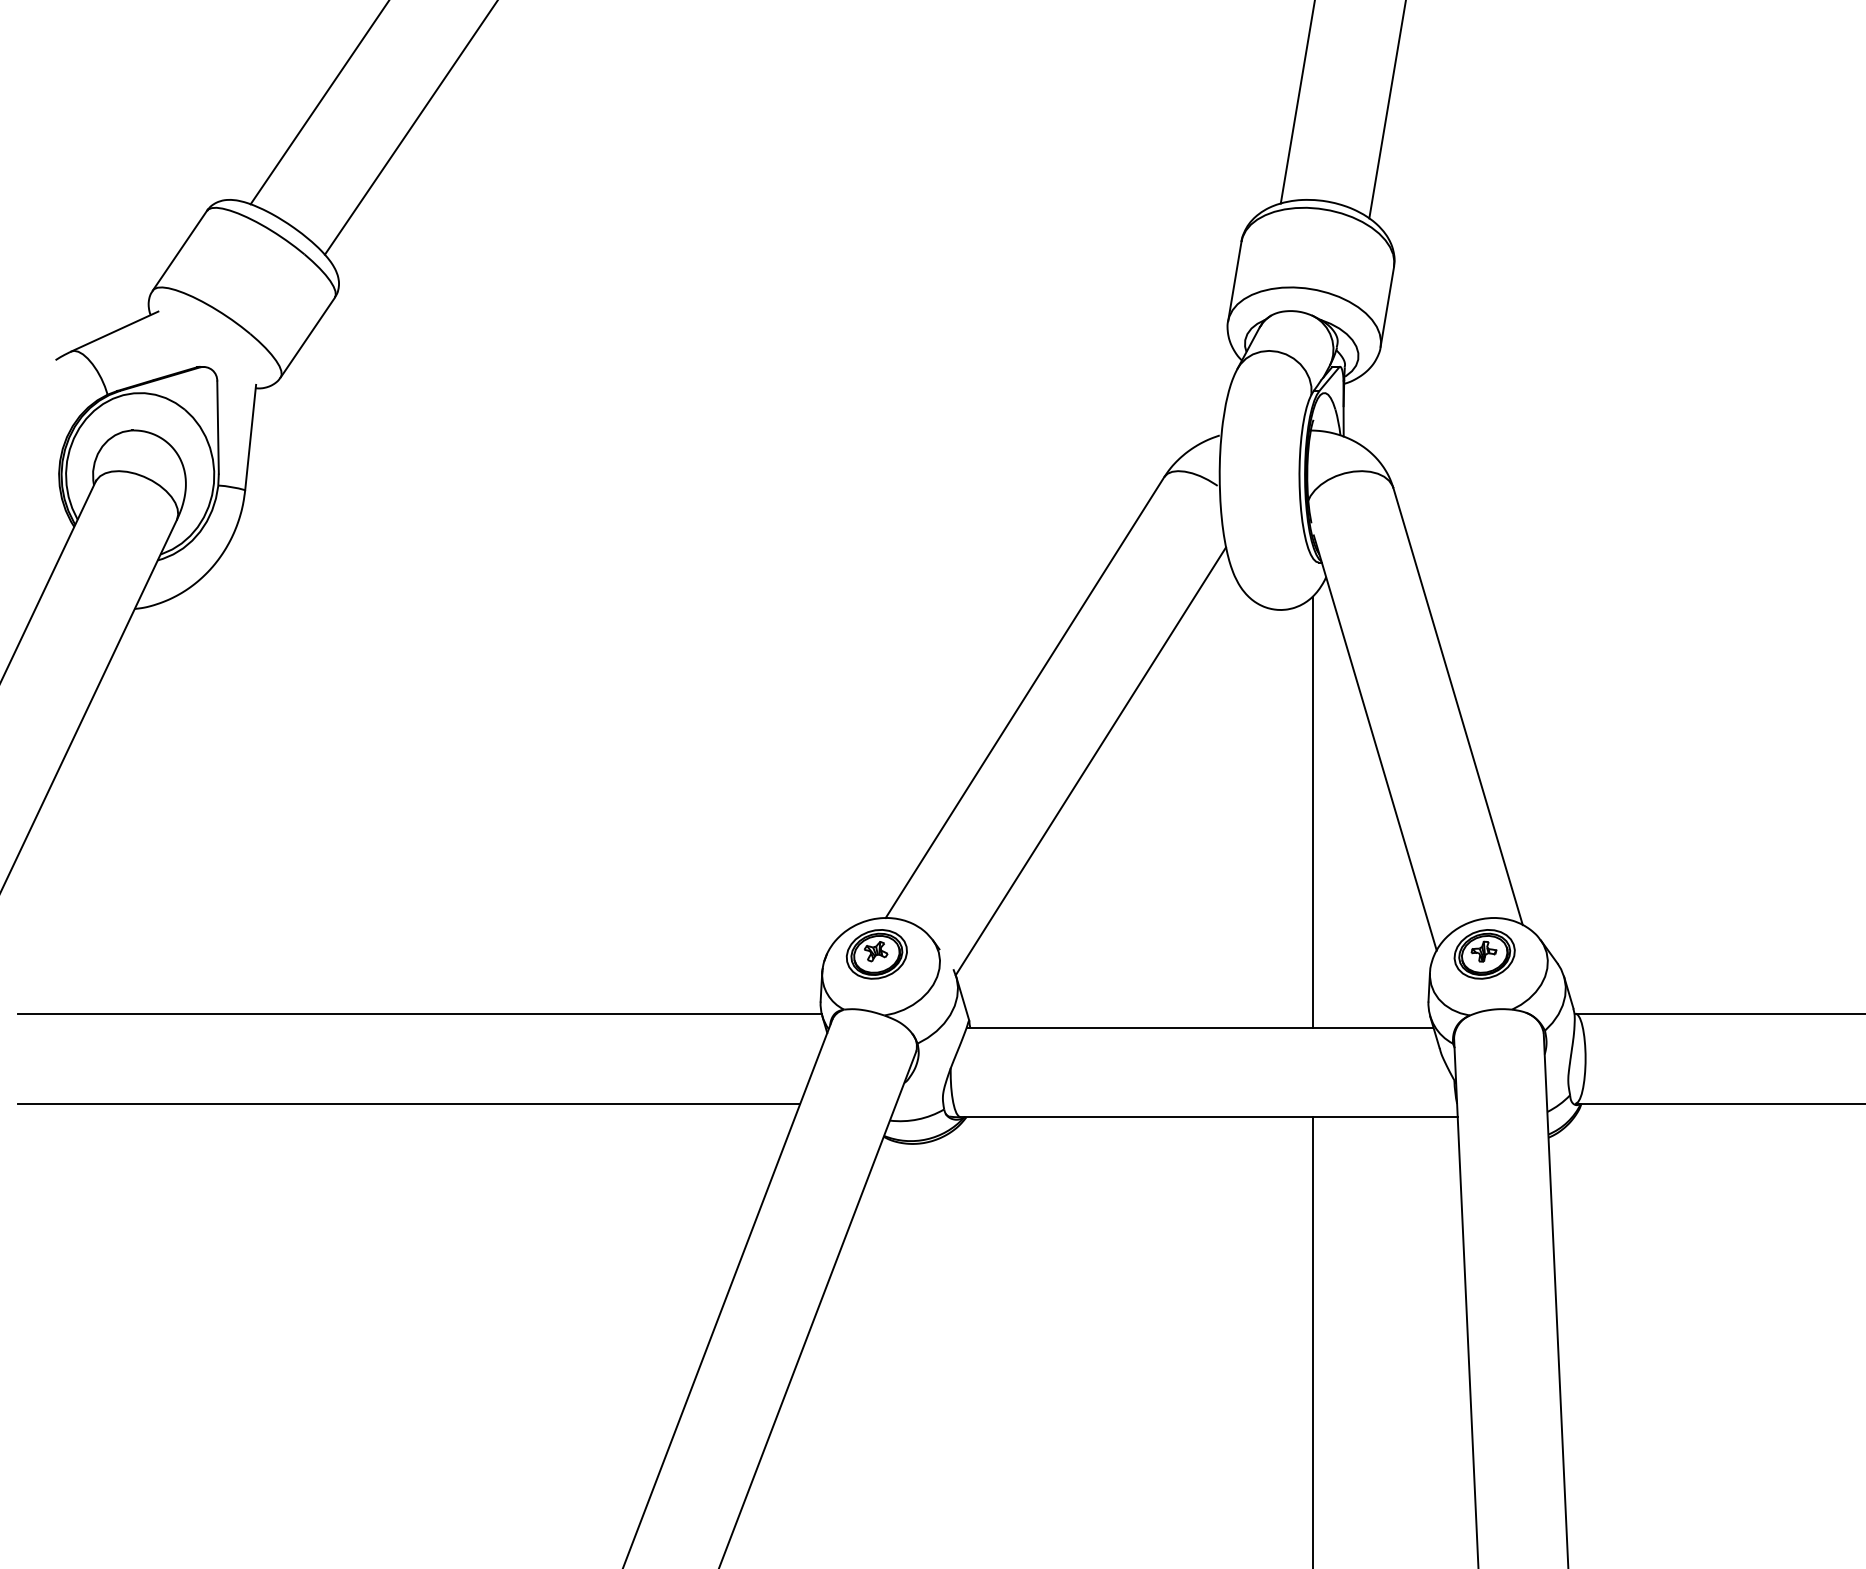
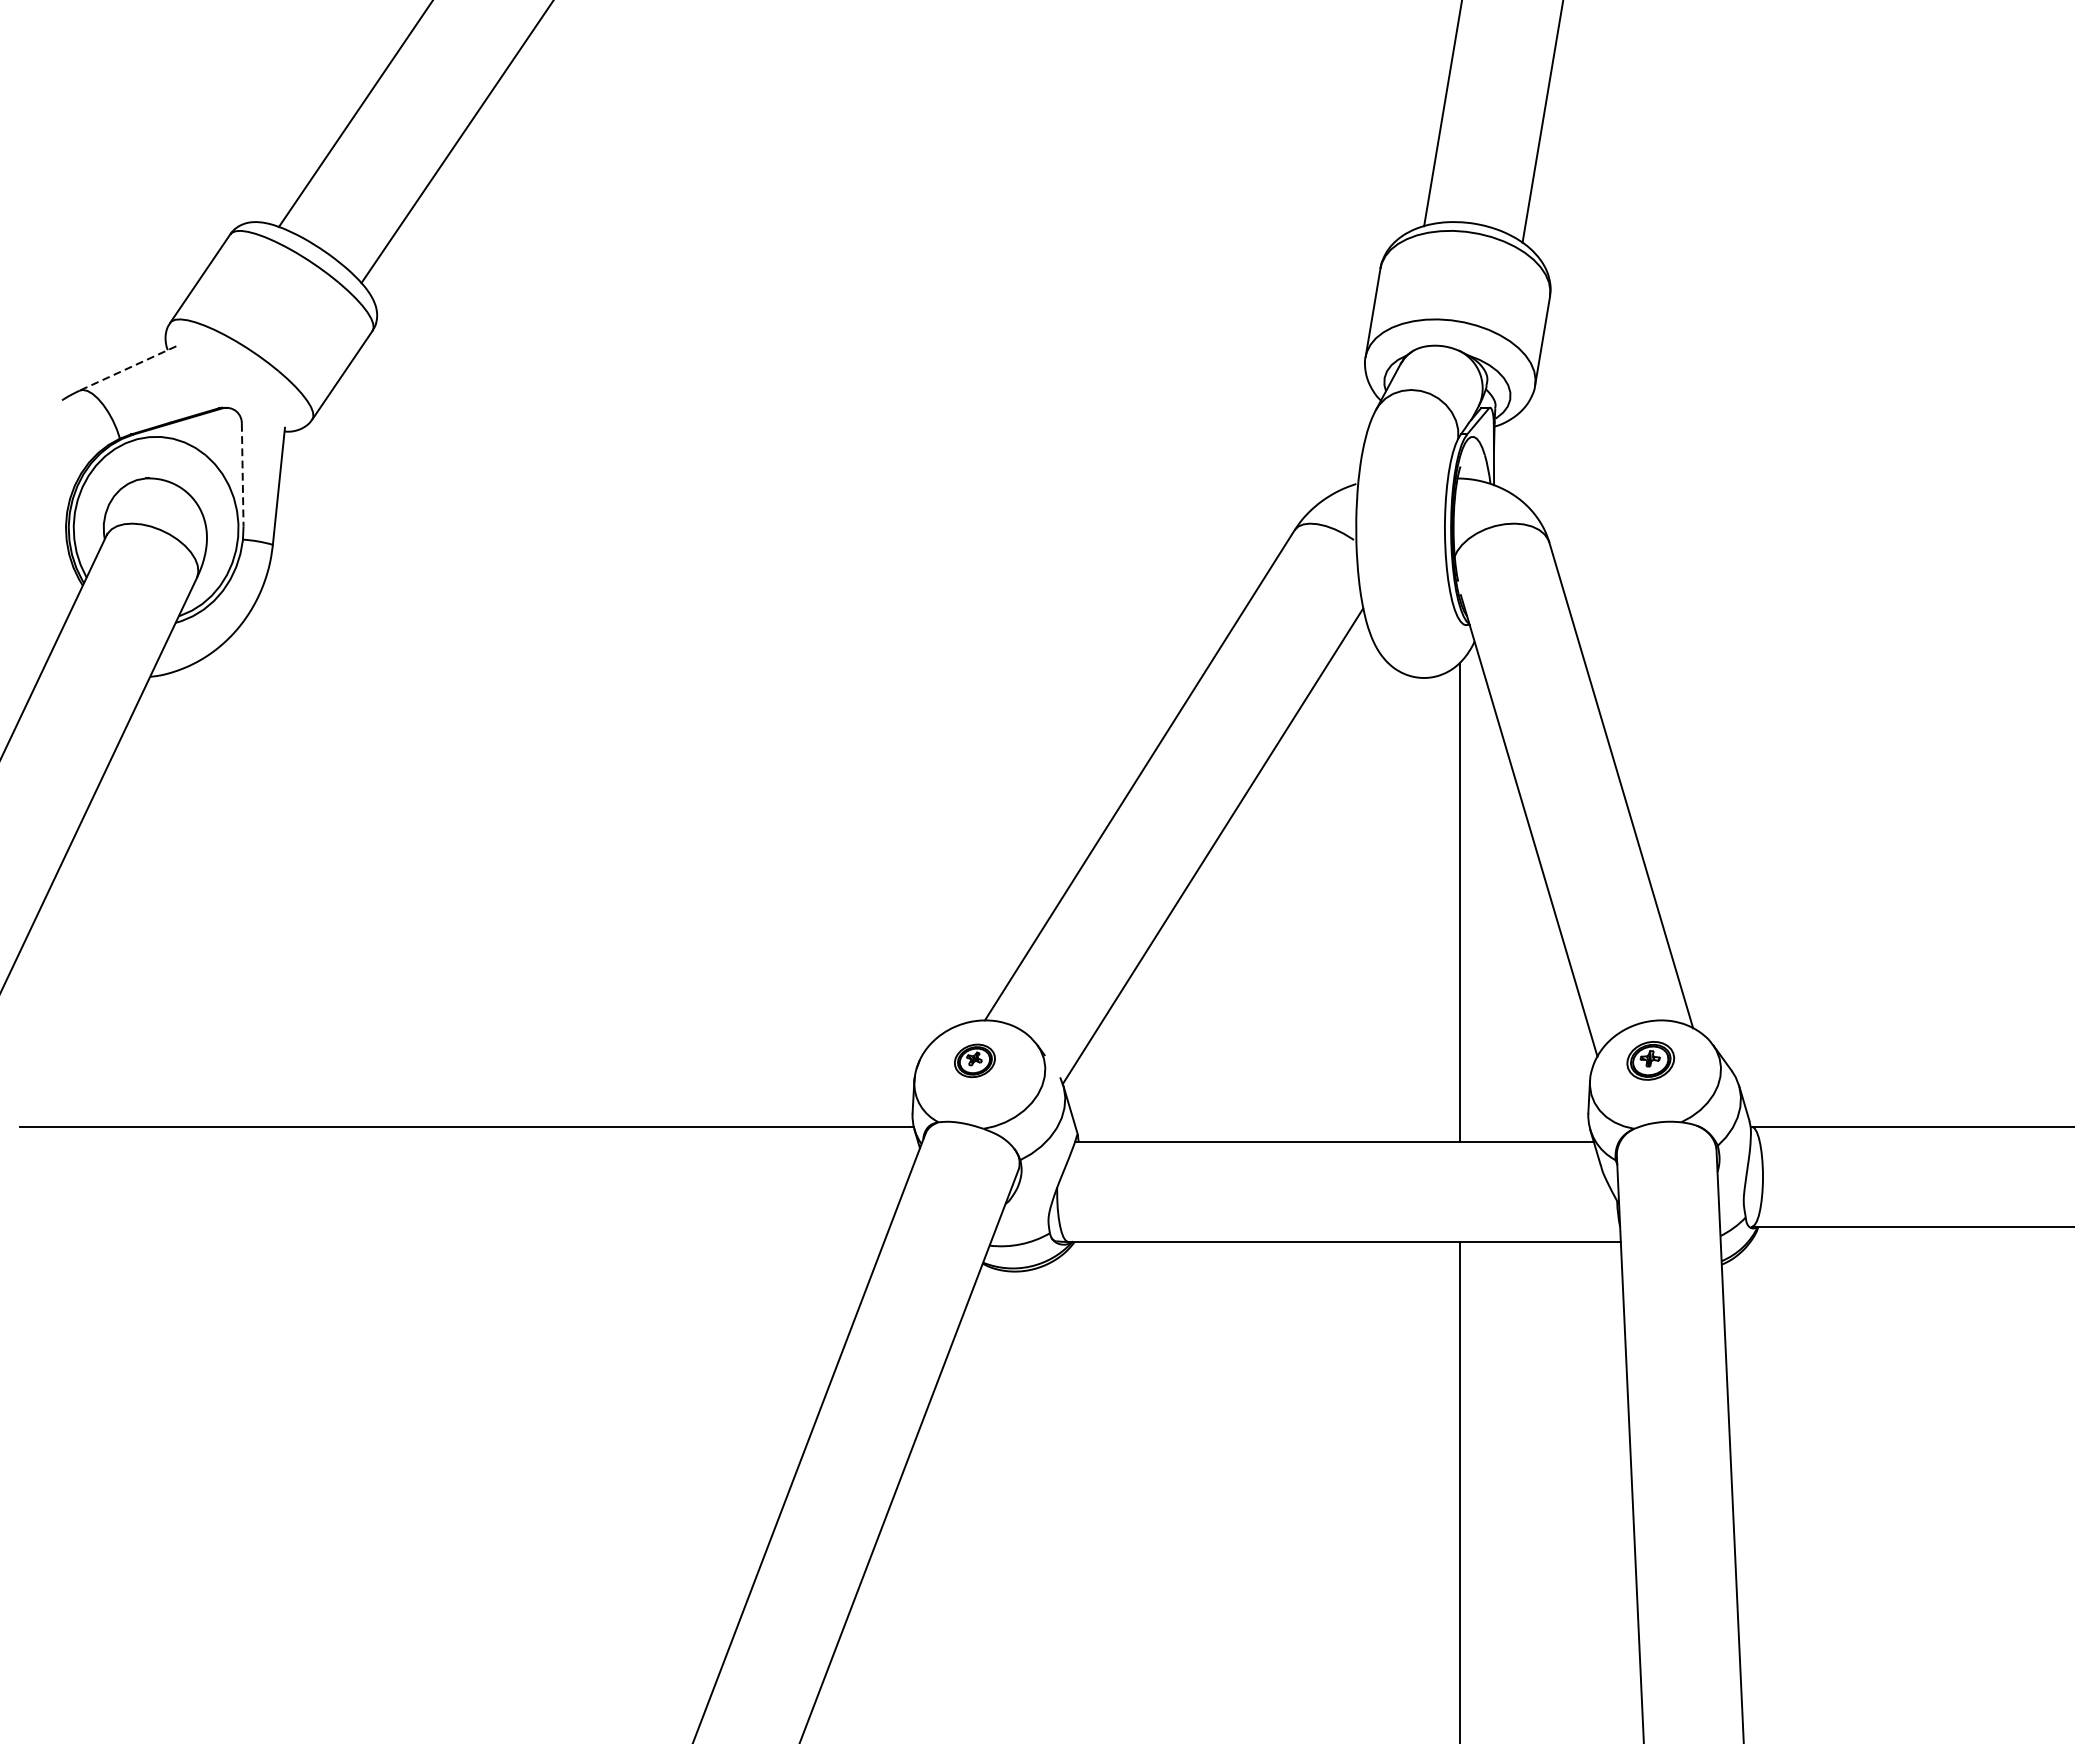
line: (114, 331) -> (127, 368), solid -> dashed
line: (218, 428) -> (243, 476), solid -> dashed
part: (876, 954) -> (974, 1060), size x0.6
part: (1484, 954) -> (1650, 1060), size x0.7
line: (408, 1103) -> (454, 1226), removed

